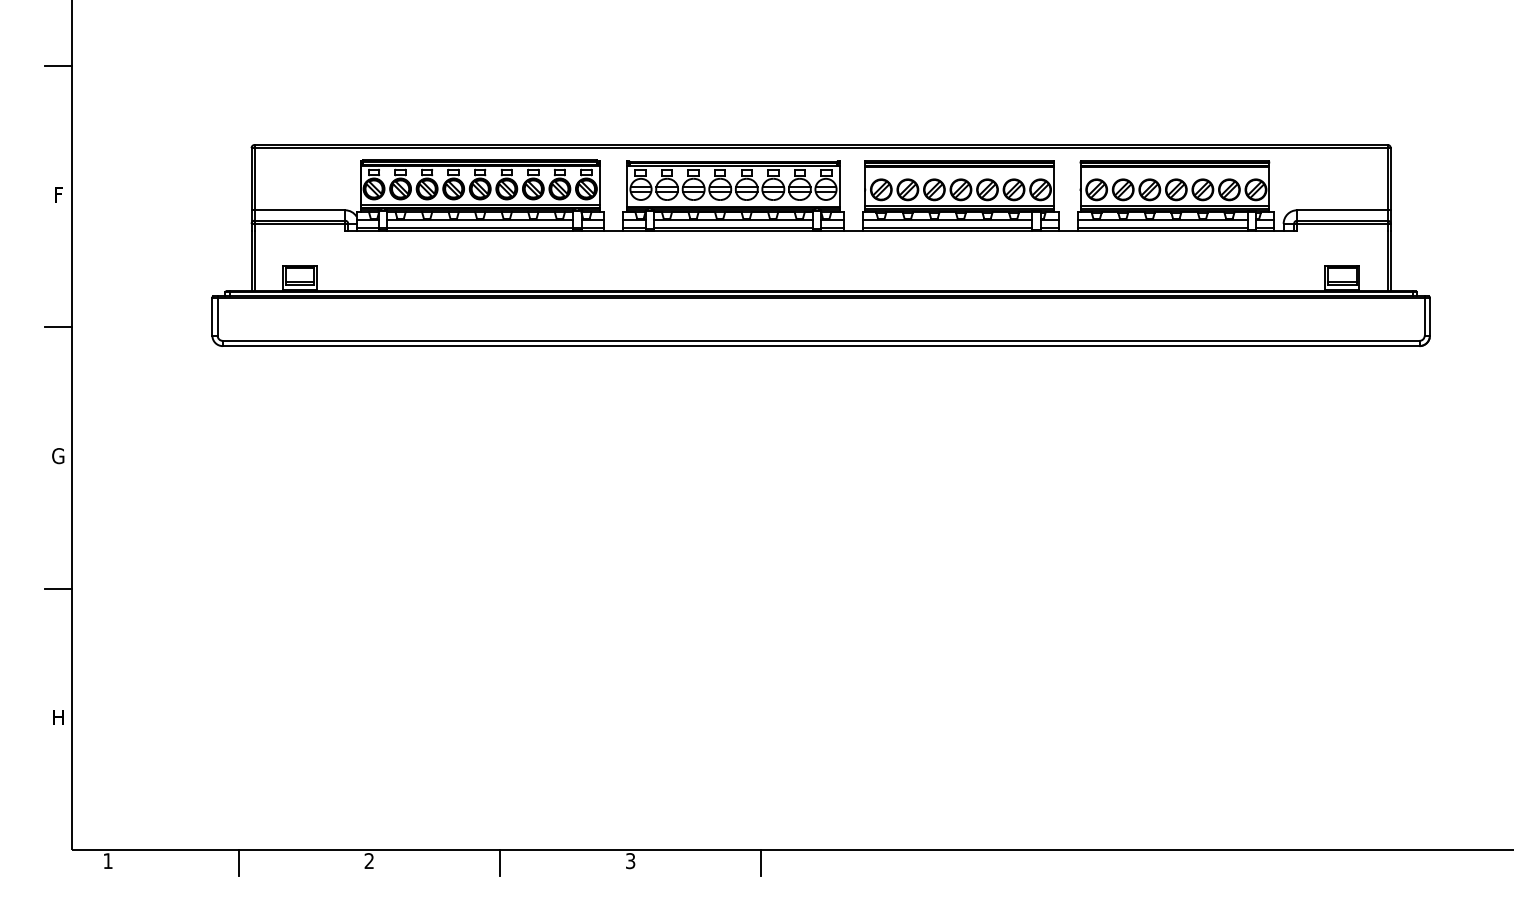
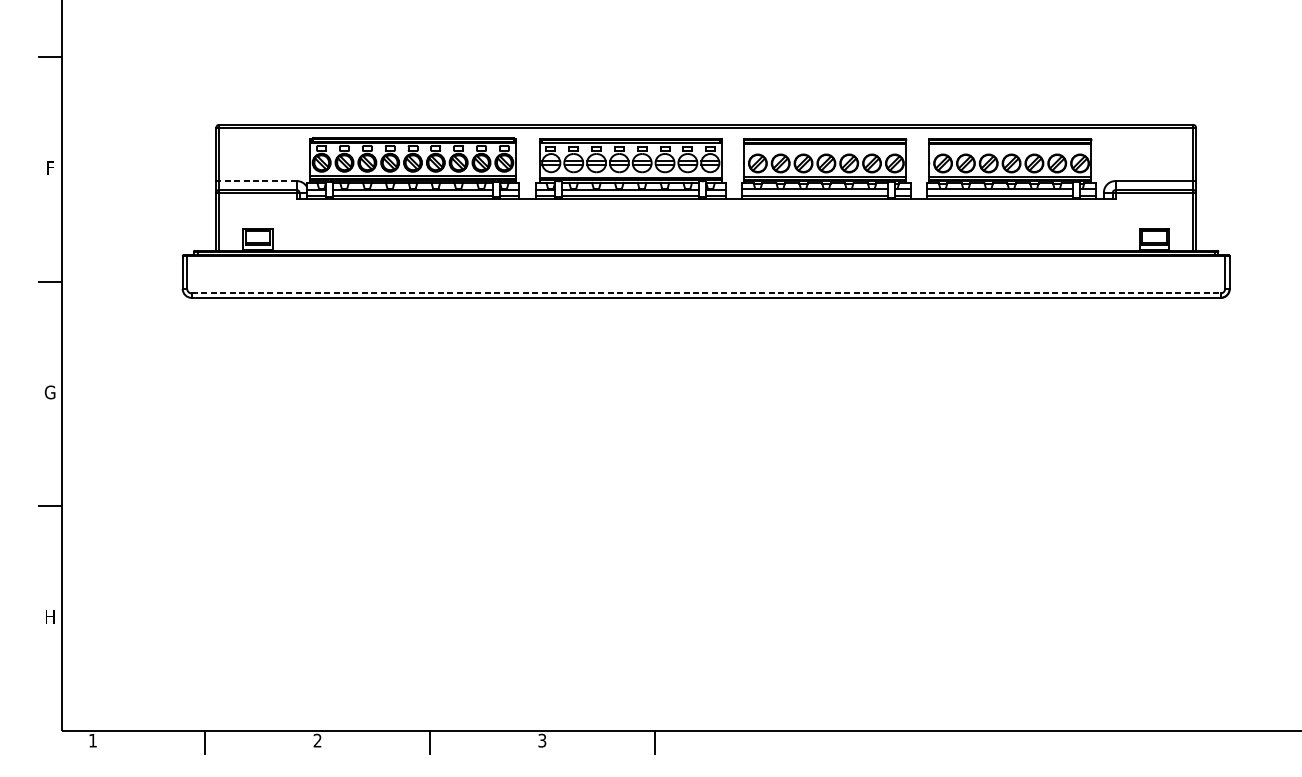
line: (299, 210) -> (257, 181), solid -> dashed
line: (821, 340) -> (706, 293), solid -> dashed

